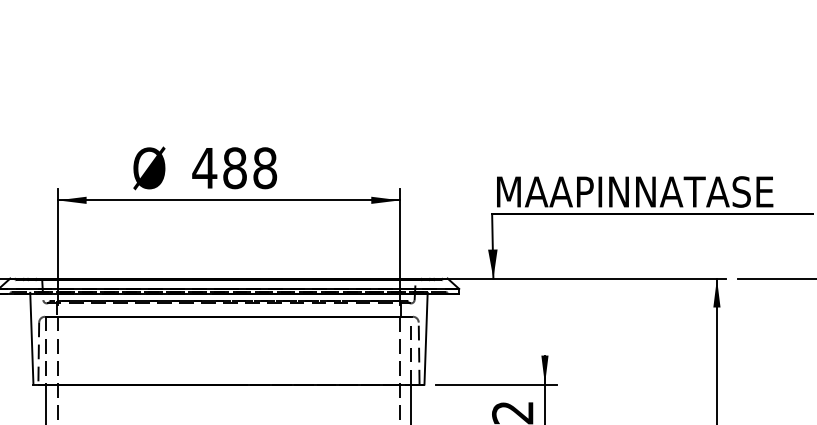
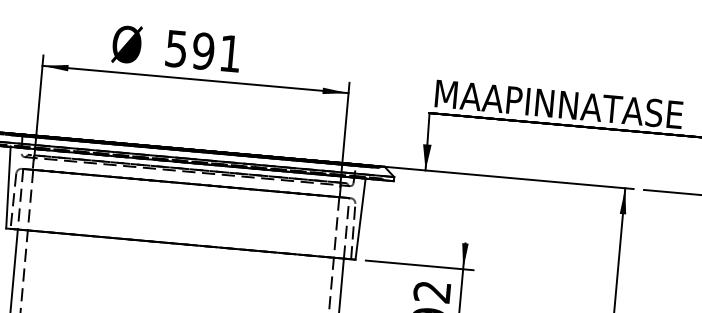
text: (234, 168) -> (203, 51), 488 -> 591

